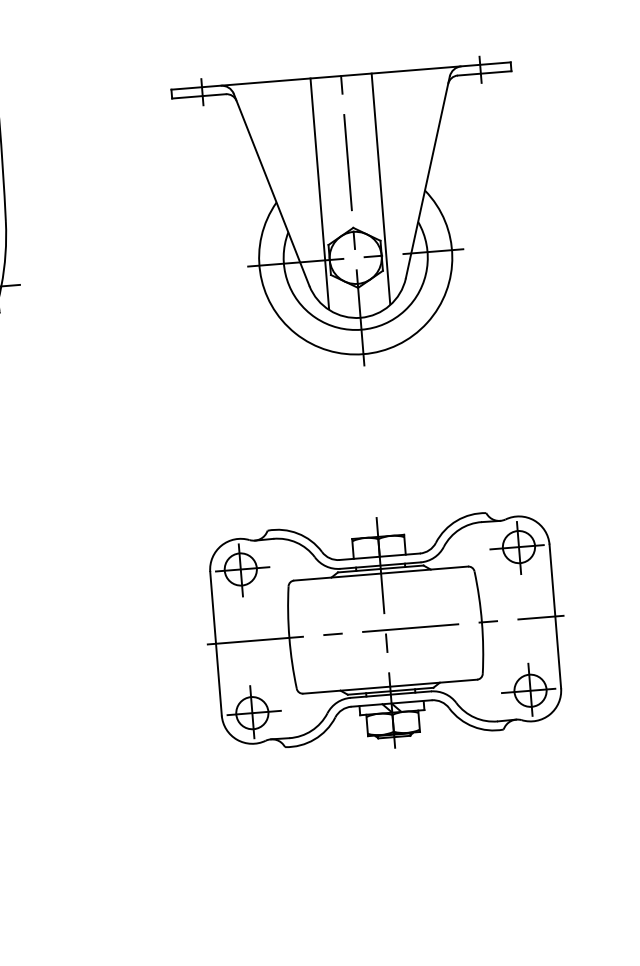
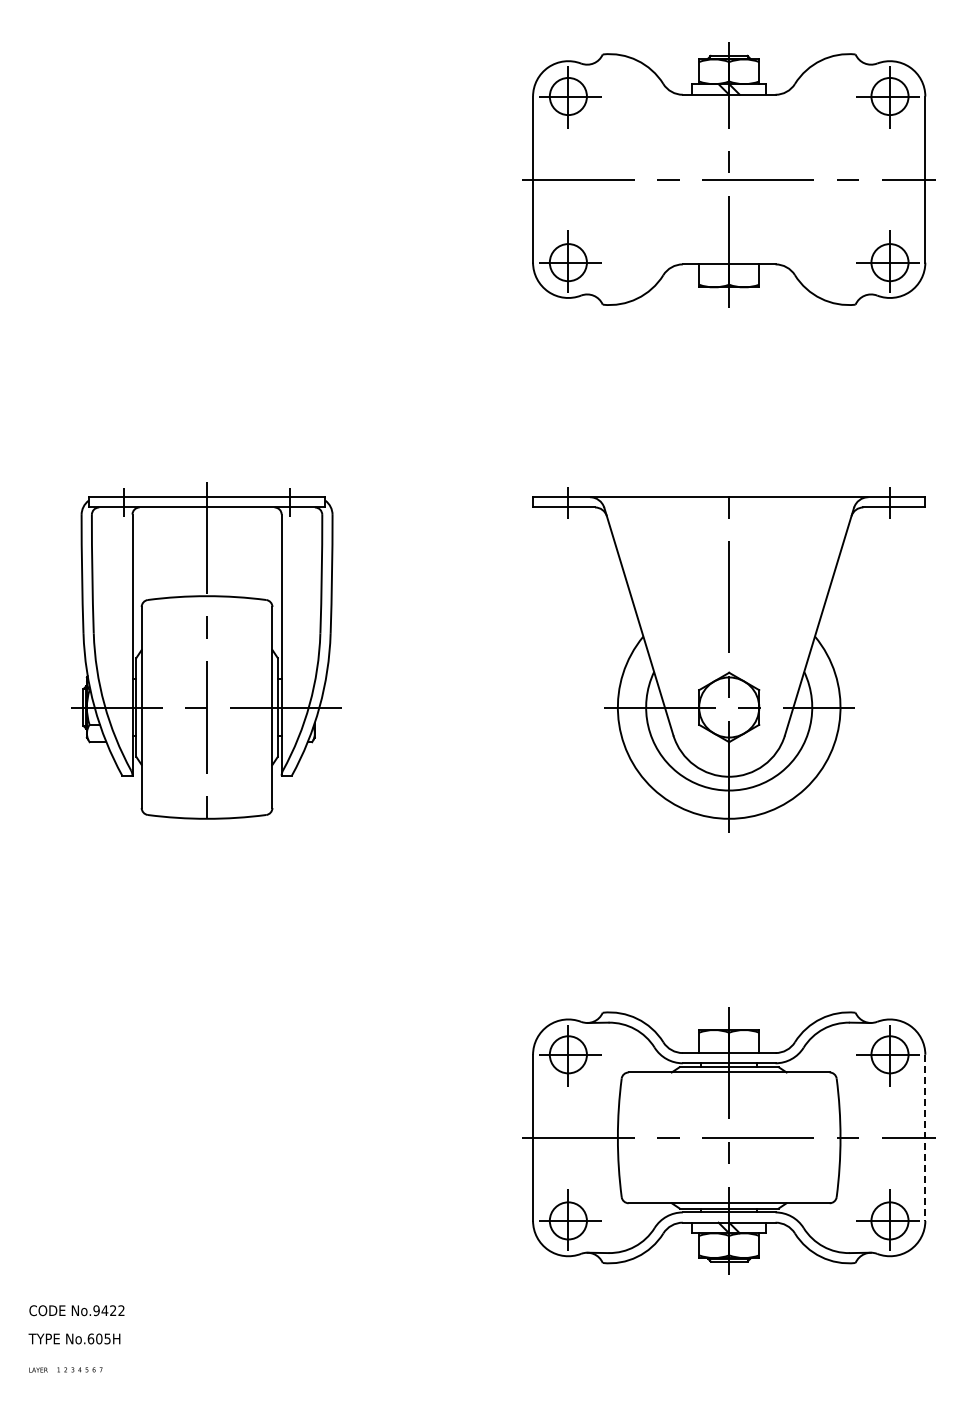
line: (380, 188) -> (764, 630), removed
line: (319, 193) -> (693, 630), removed
line: (555, 617) -> (925, 1138), solid -> dashed

